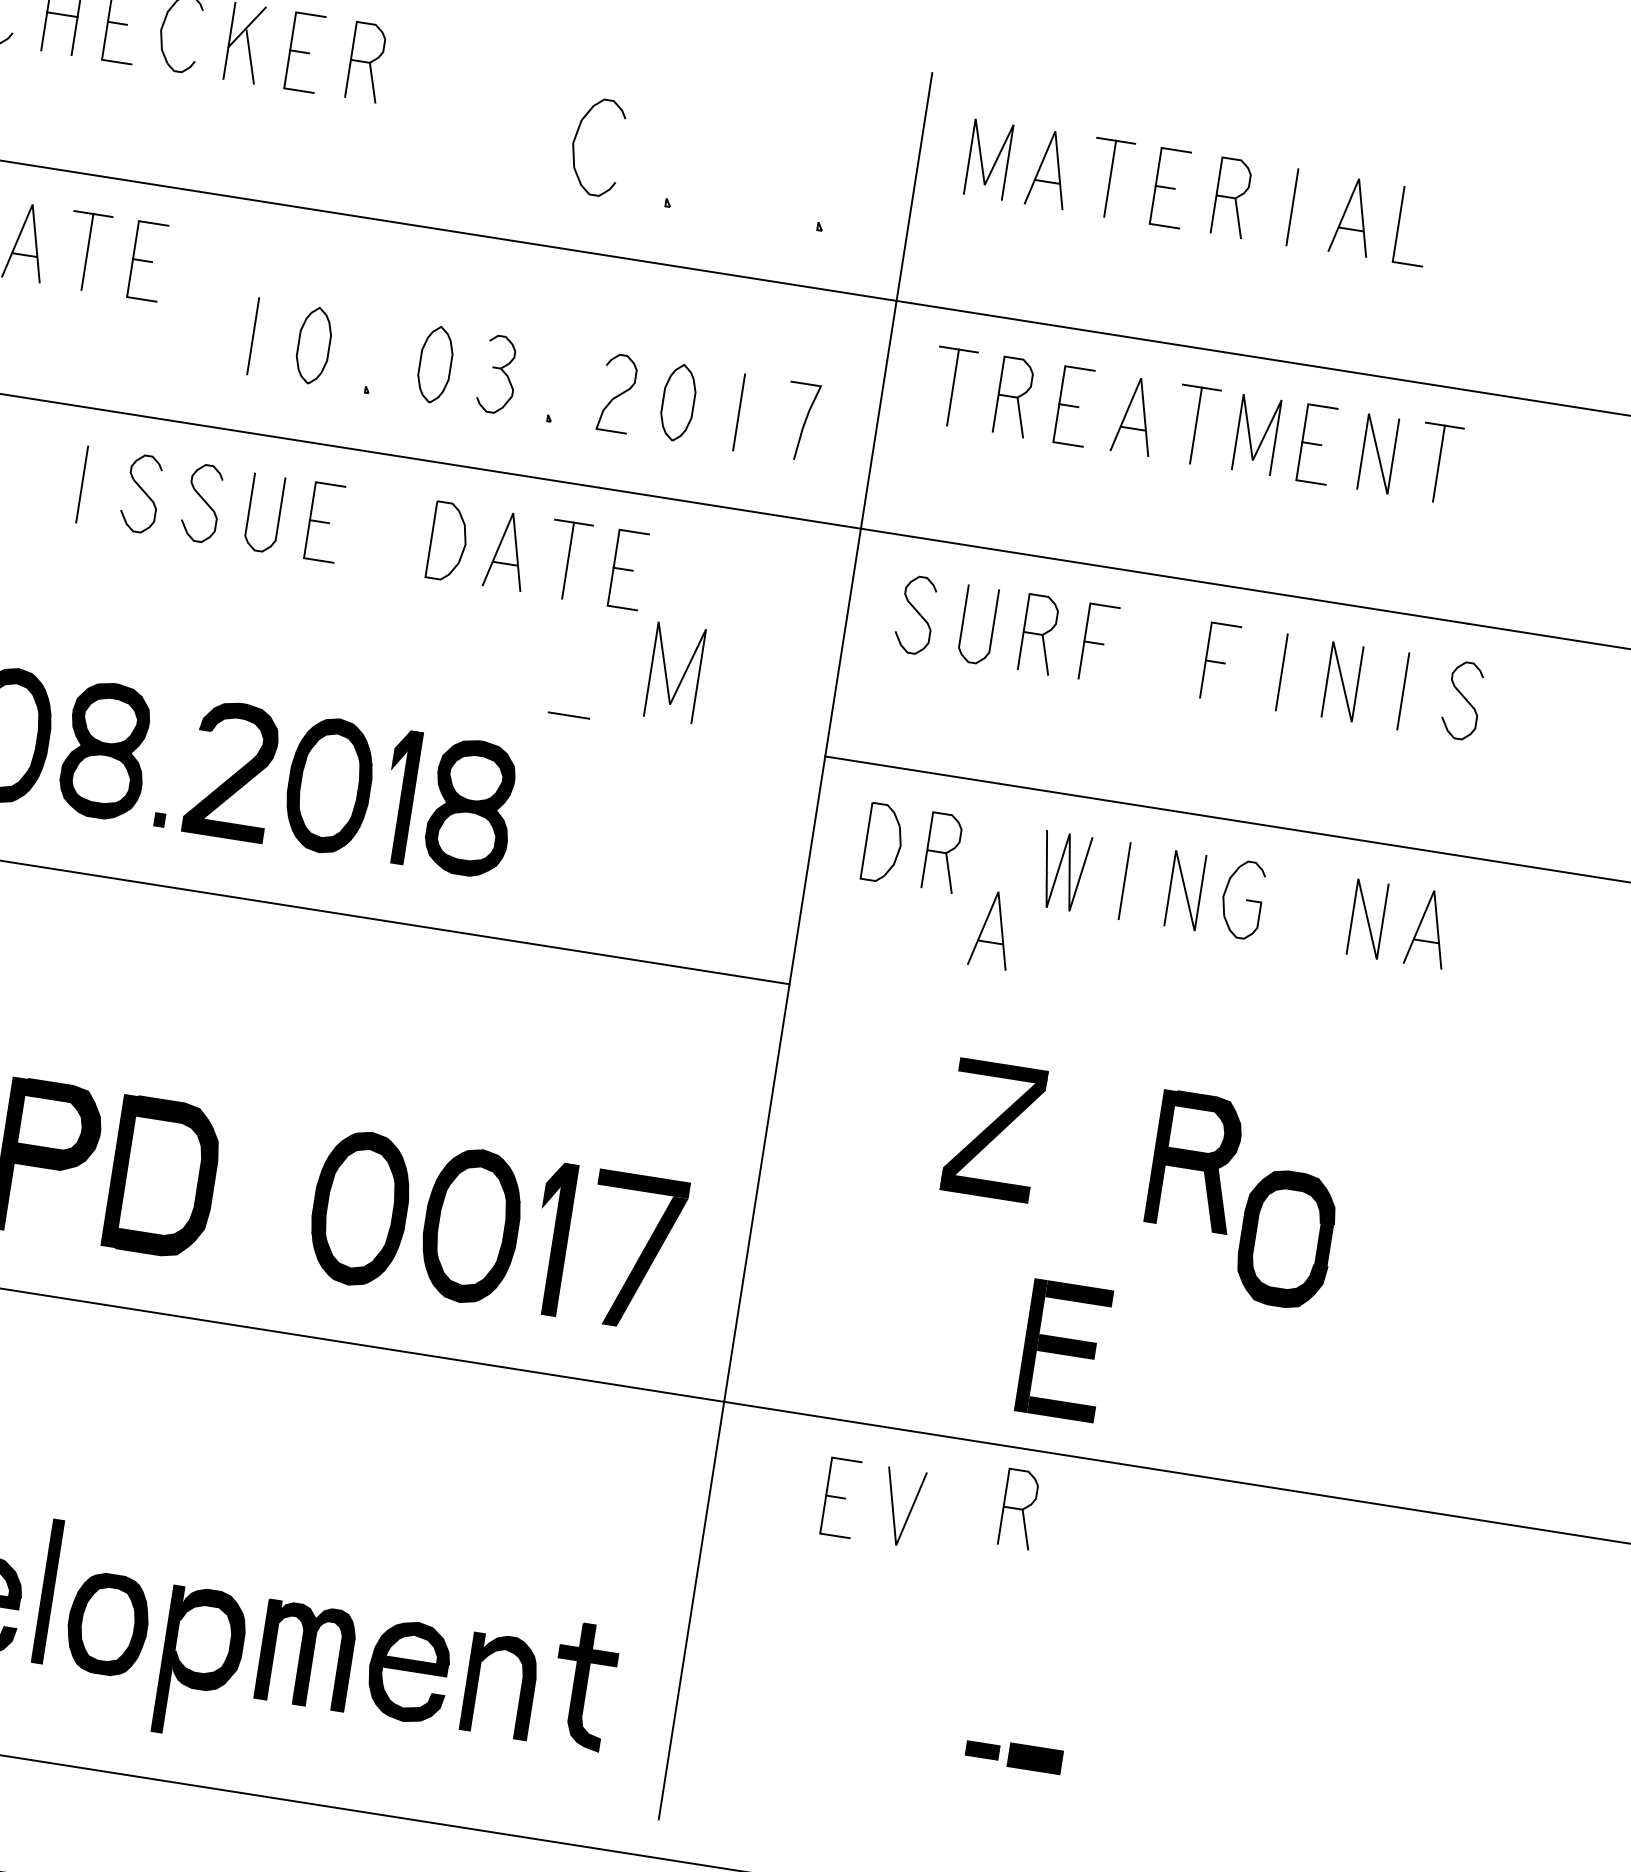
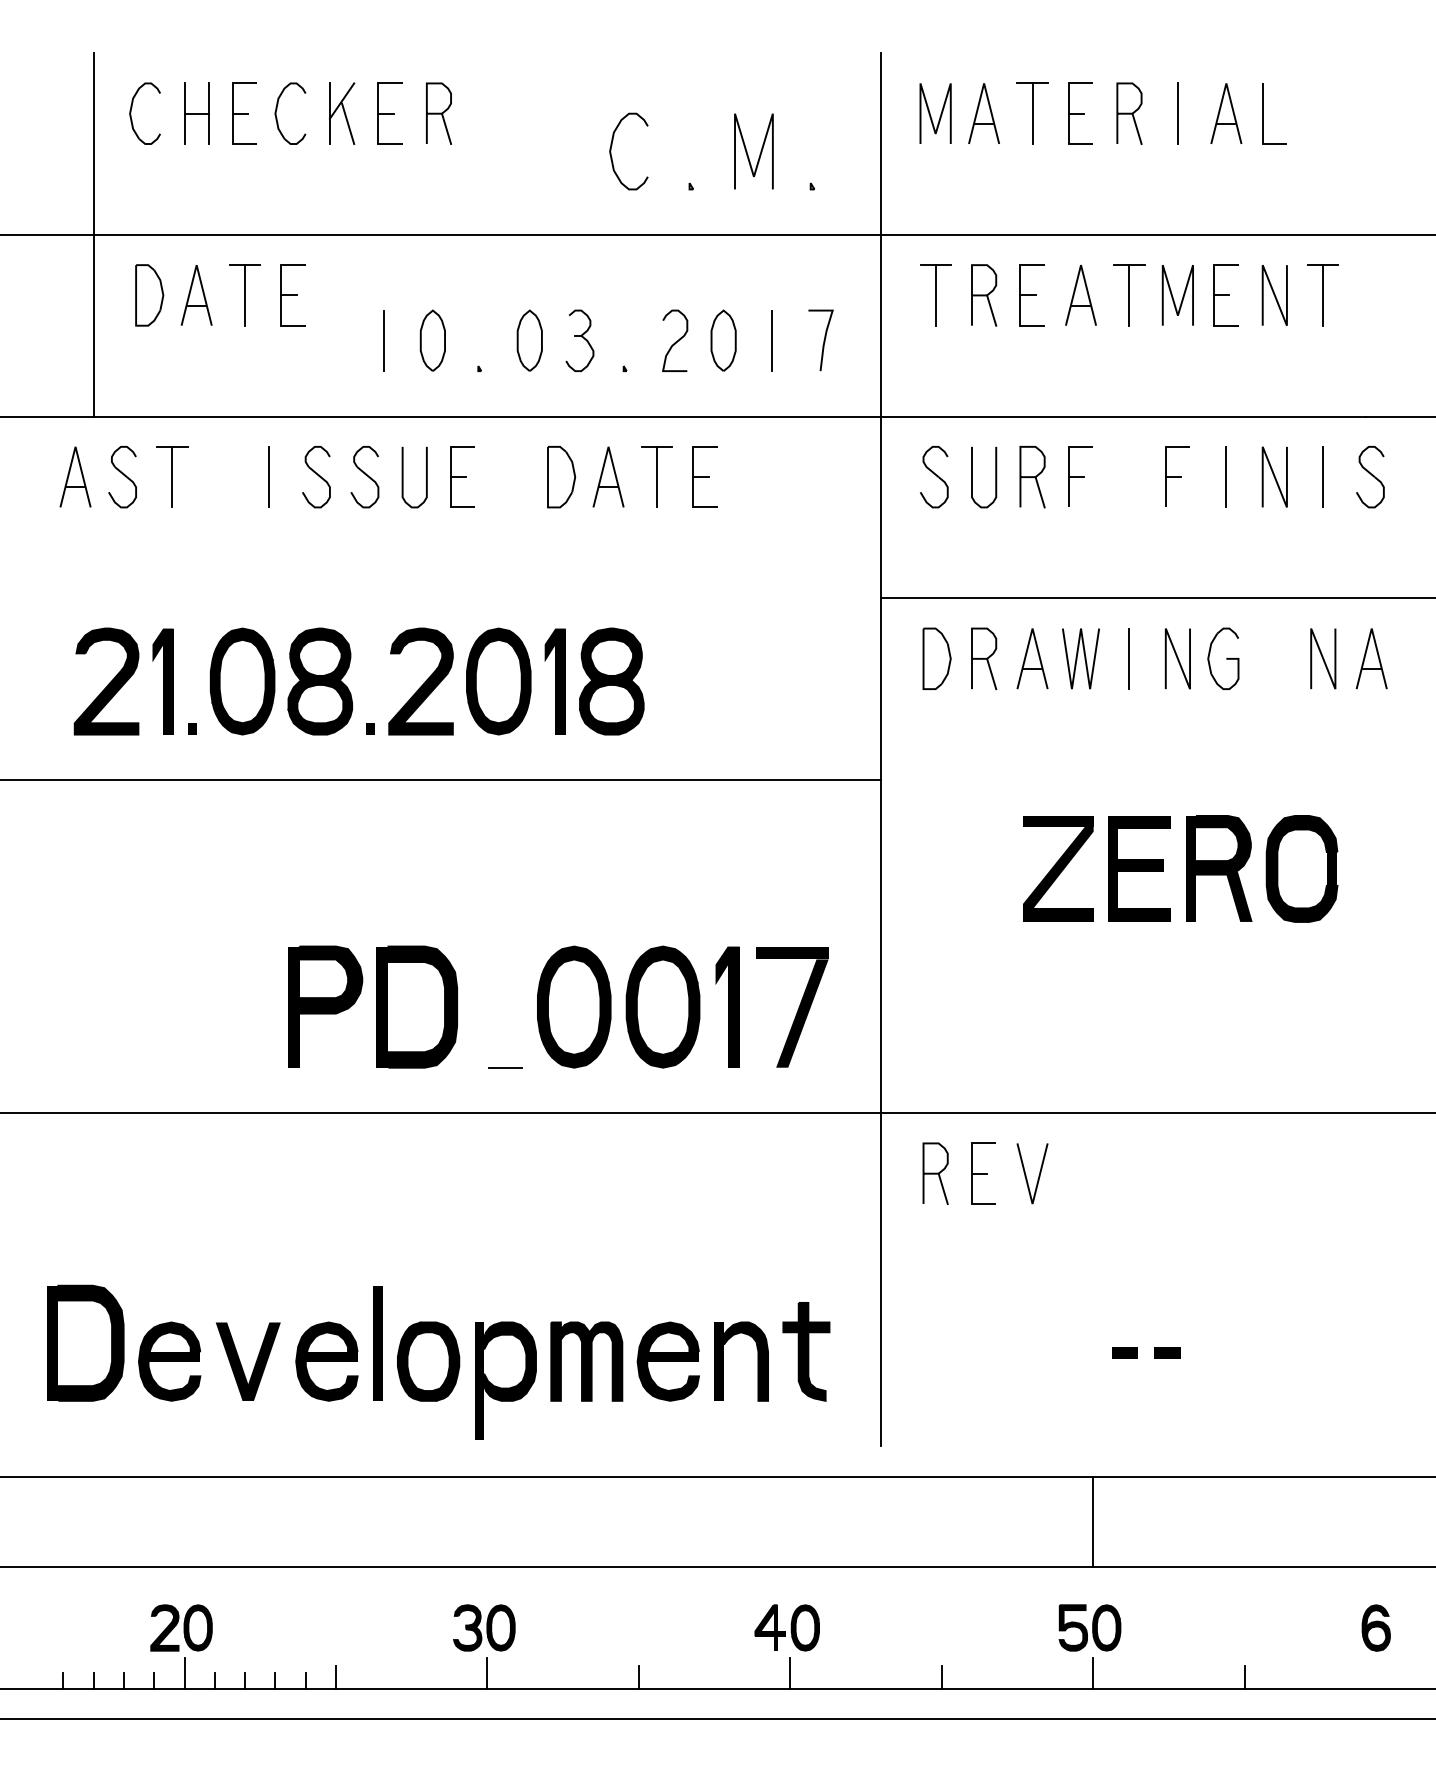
line: (667, 675) -> (748, 154), moved
line: (568, 715) -> (505, 1067), moved
part: (992, 929) -> (1032, 658), moved
part: (1285, 1238) -> (1301, 868), moved
part: (1064, 1350) -> (1139, 868), moved
part: (1018, 1508) -> (935, 1173), moved
part: (1036, 1758) -> (1167, 1352), size x0.62

